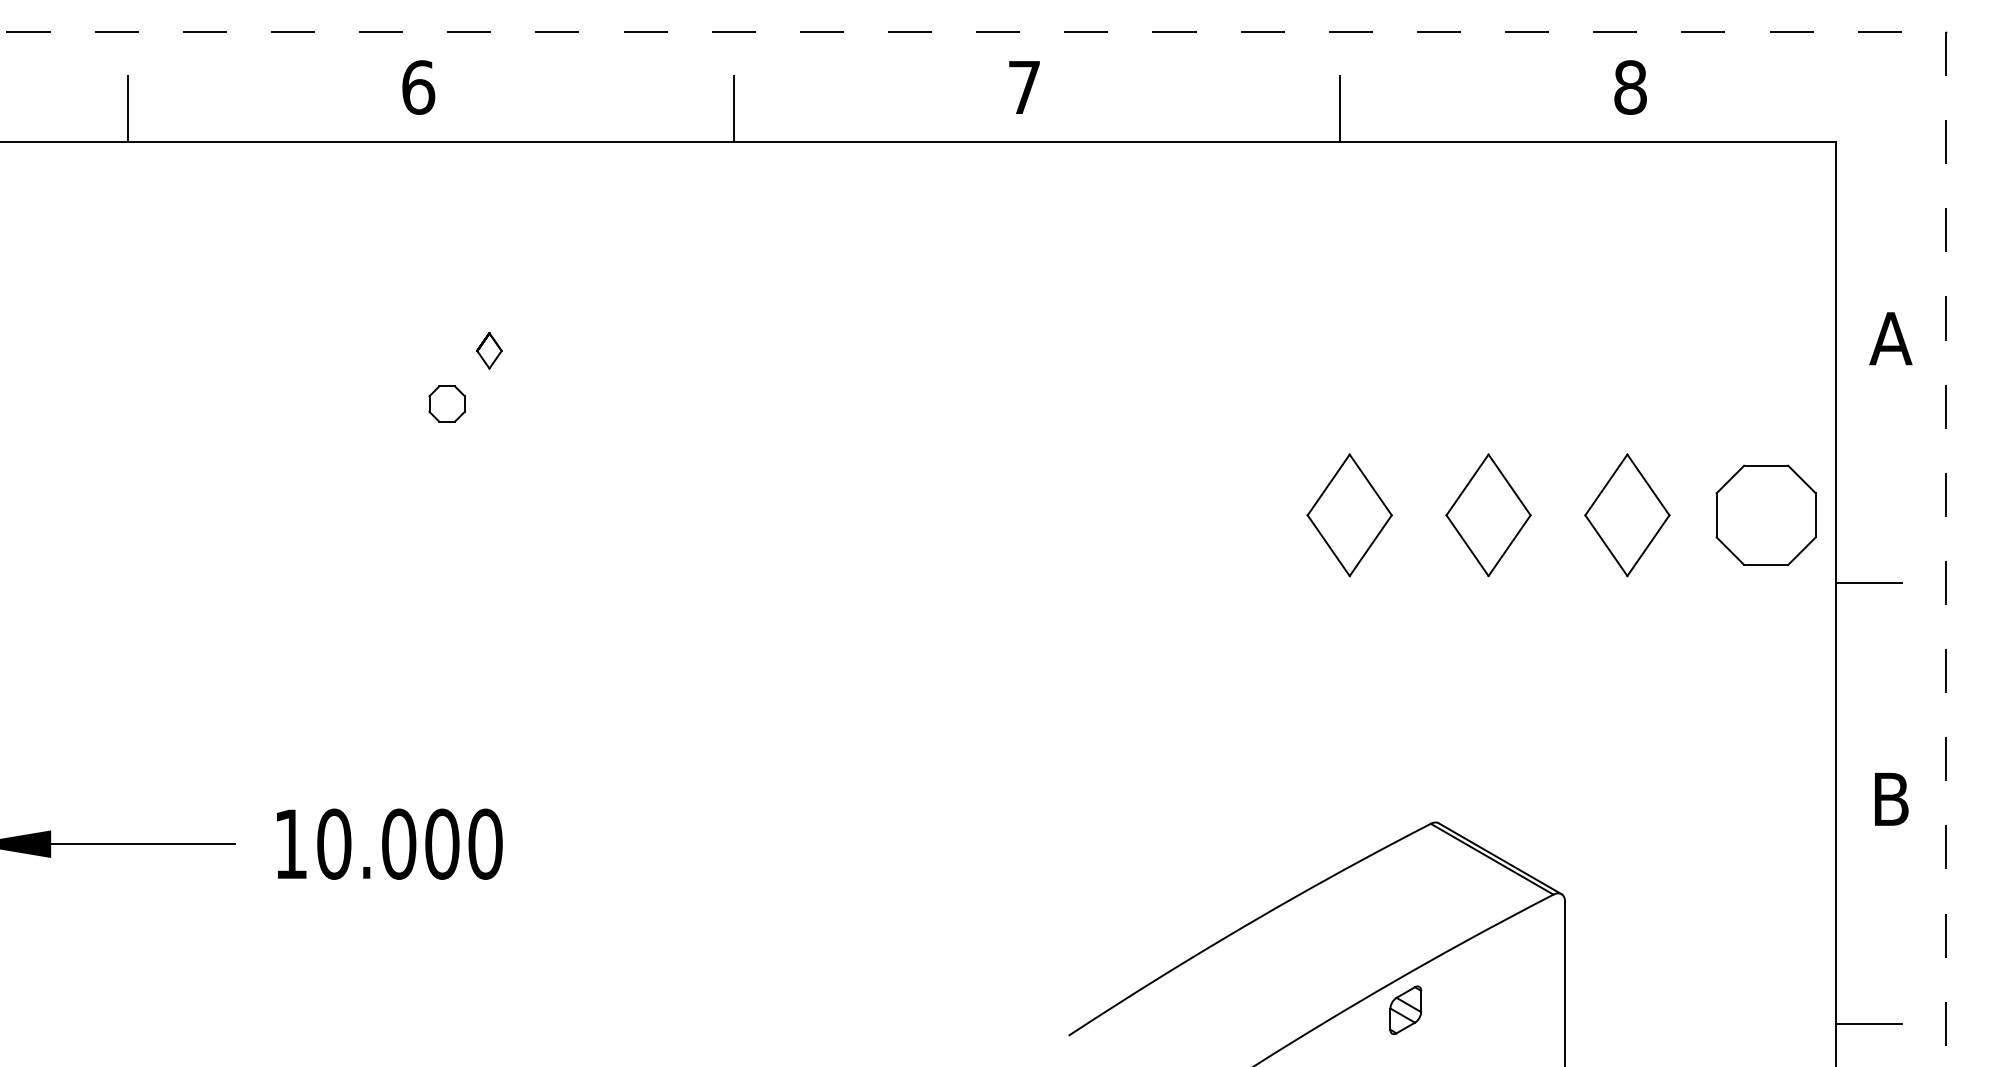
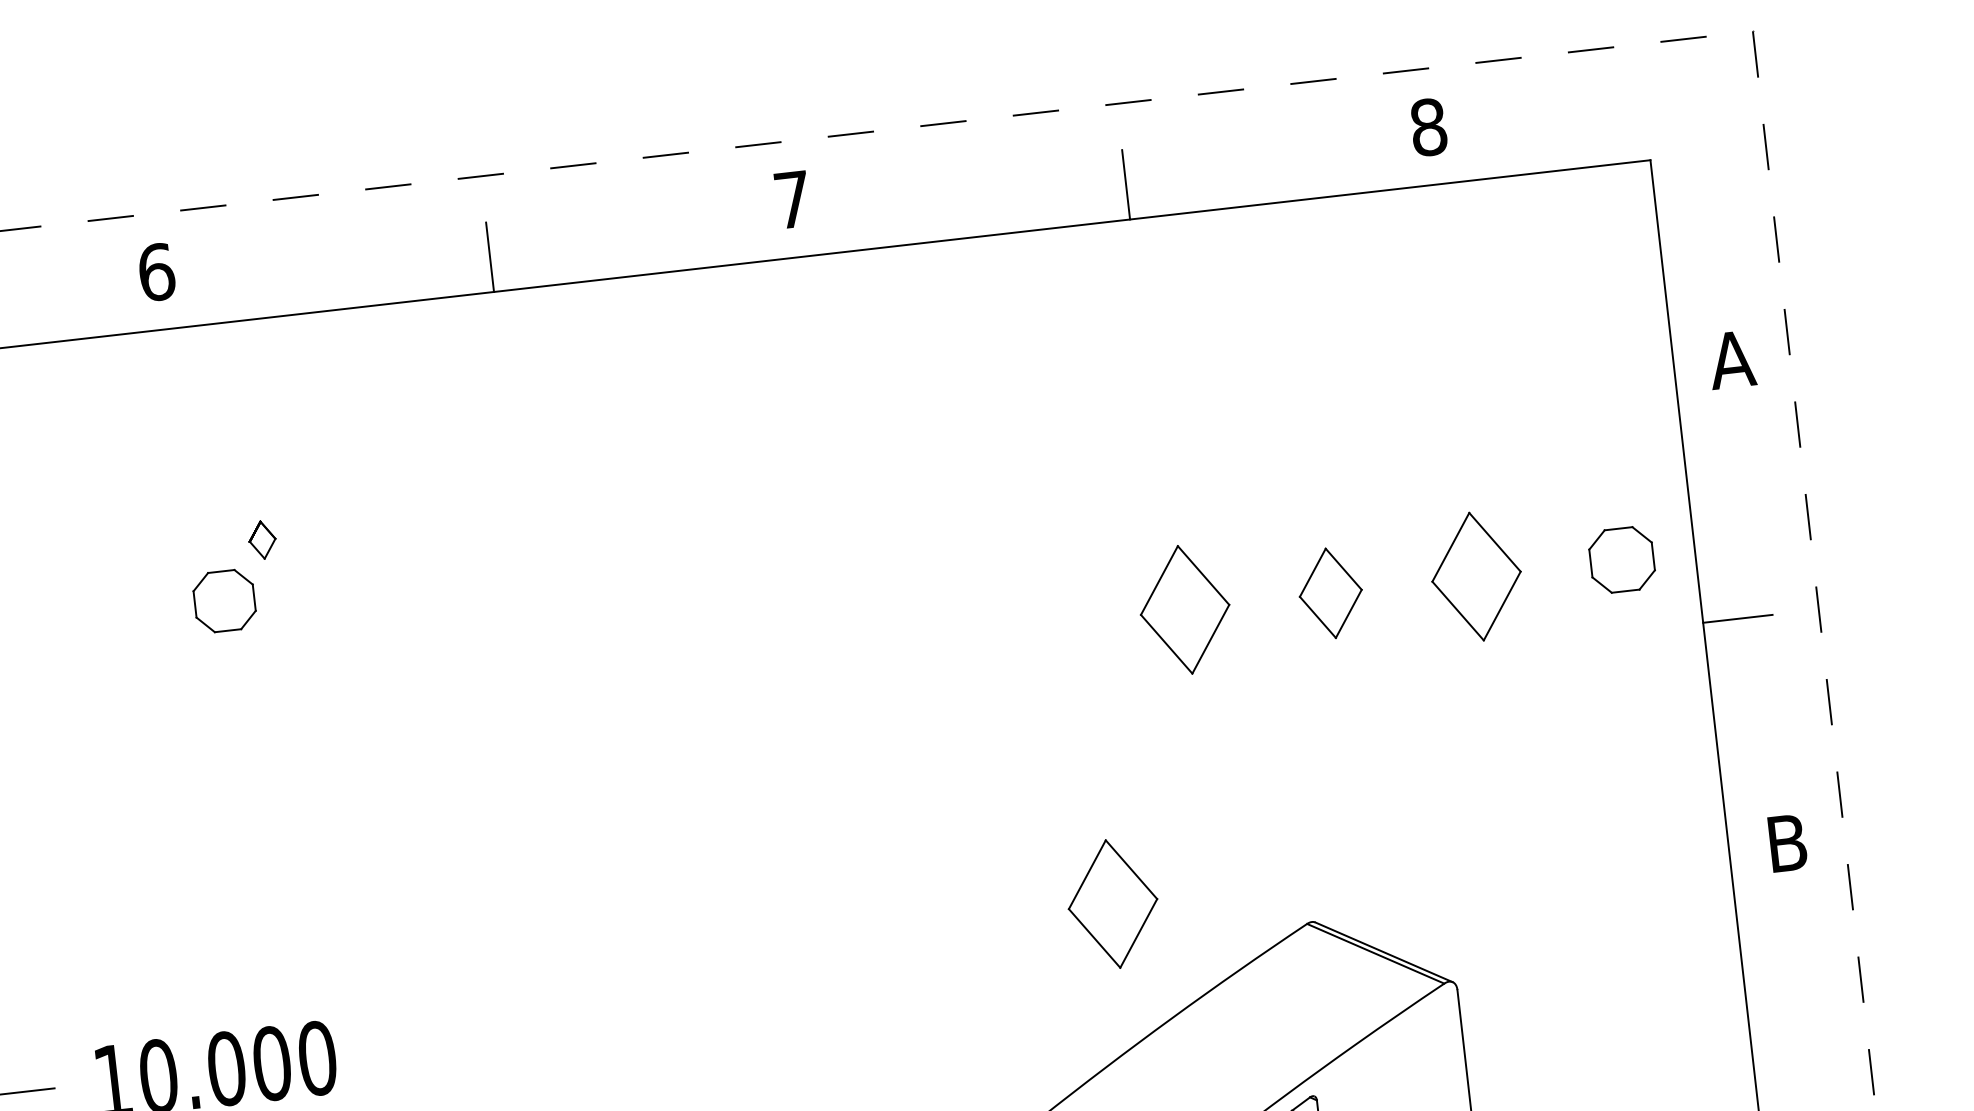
part: (446, 403) -> (223, 600), size x1.6
part: (1765, 514) -> (1621, 559), size x0.6
part: (1488, 515) -> (1330, 593), size x0.7
part: (1250, 784) -> (1113, 904), added
line: (1868, 1023) -> (1790, 1081), removed

